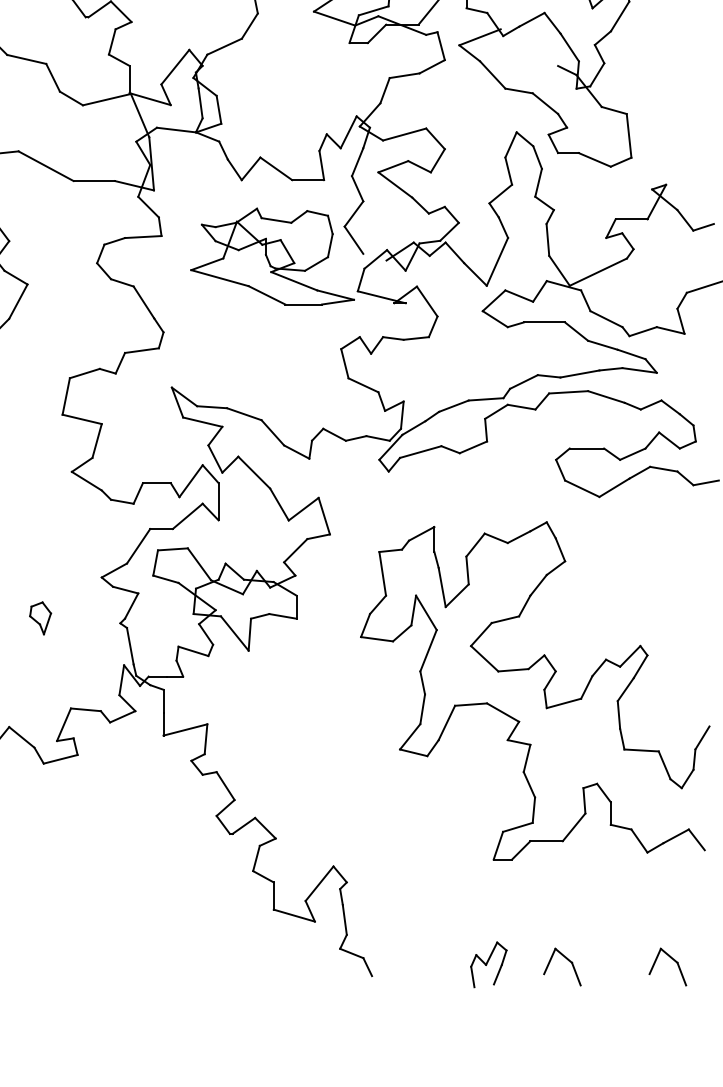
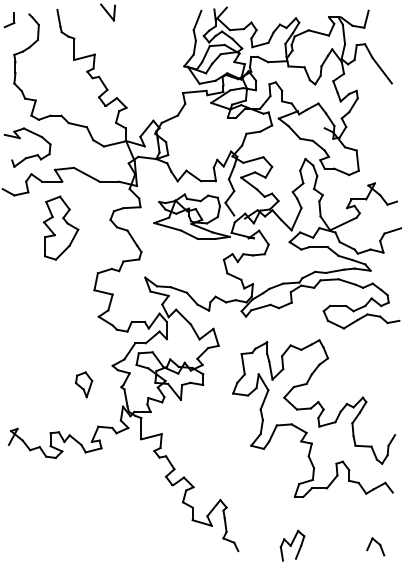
part: (41, 617) -> (84, 384), size x1.67
part: (488, 964) -> (292, 545), size x1.43
part: (561, 966) -> (326, 546), removed

